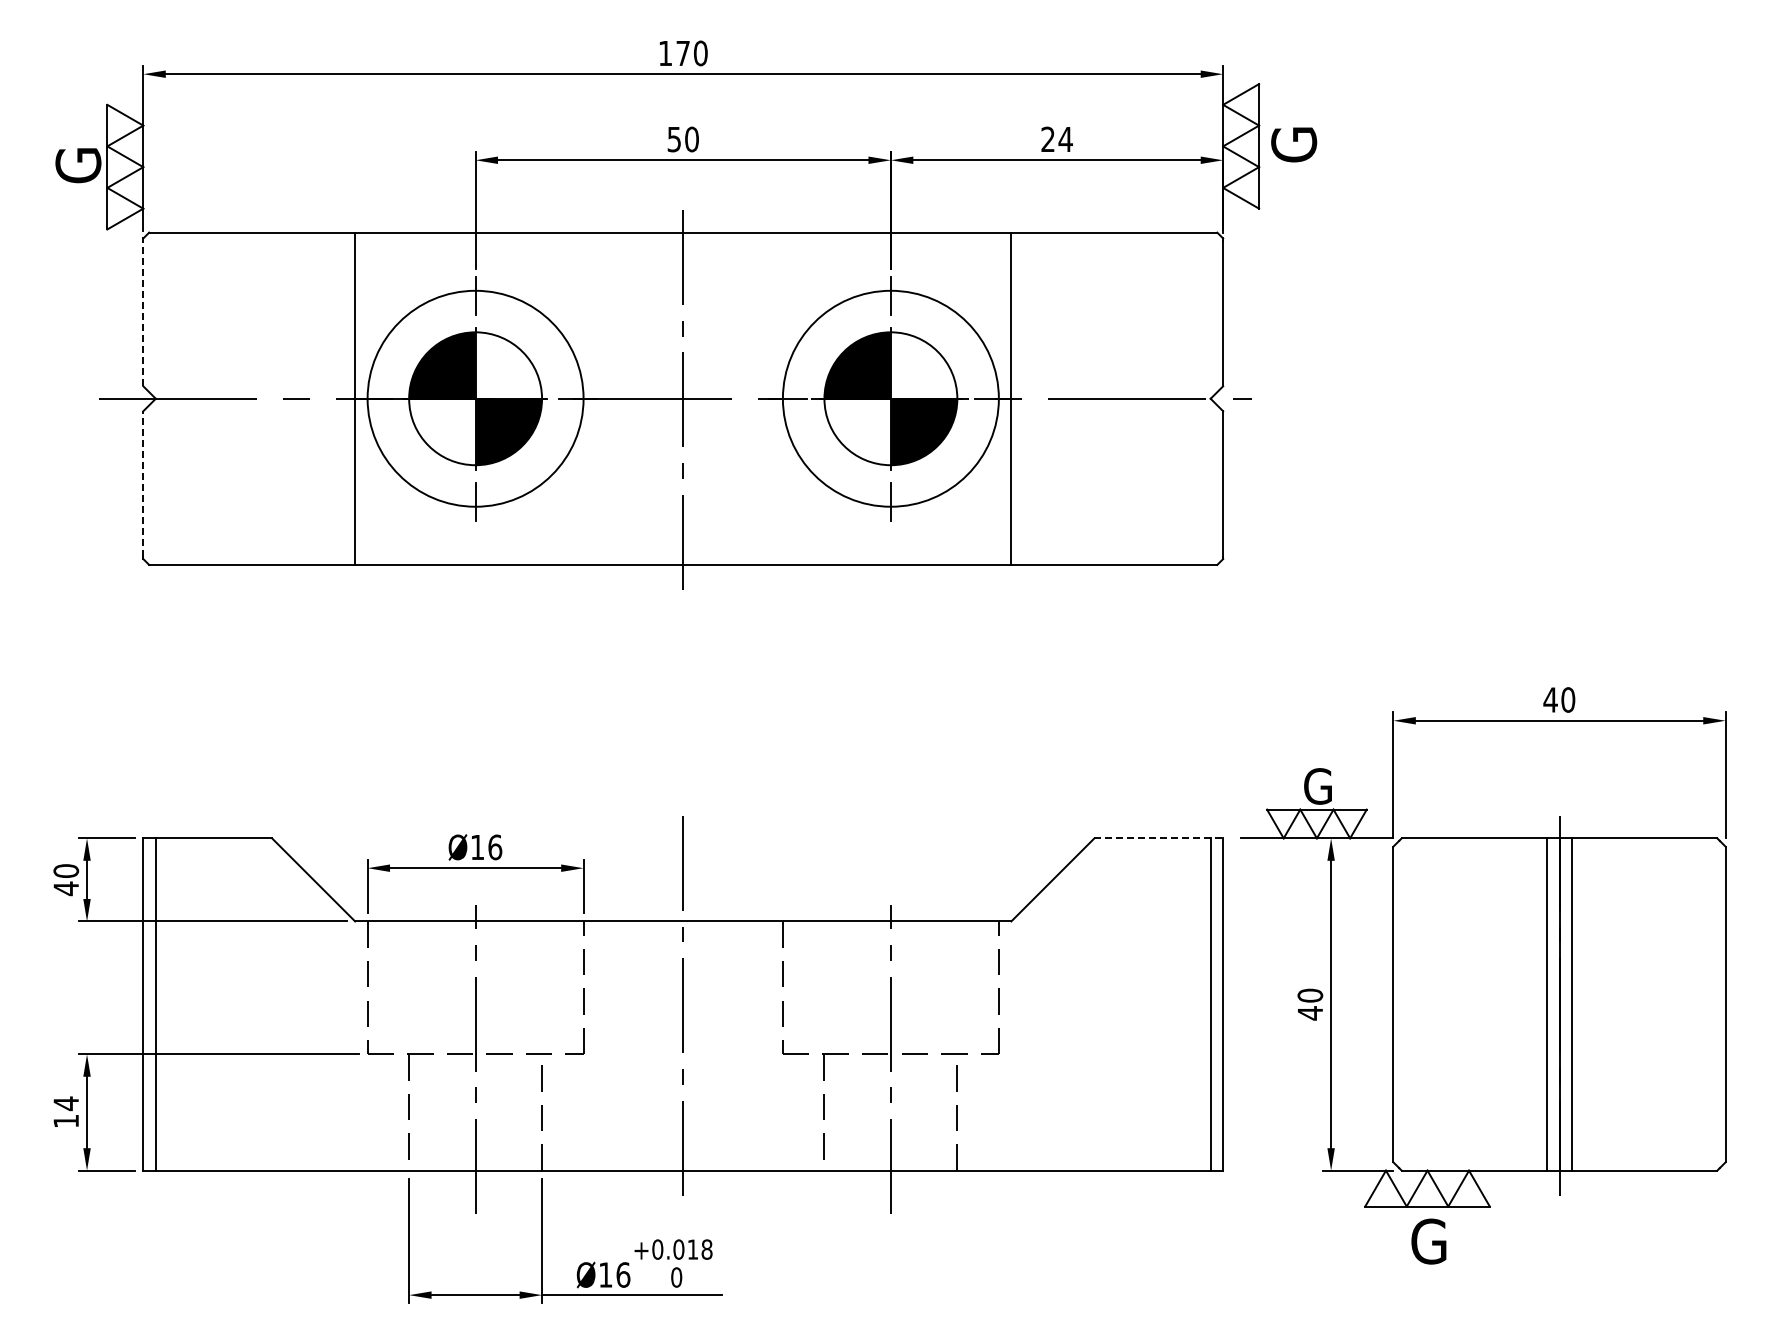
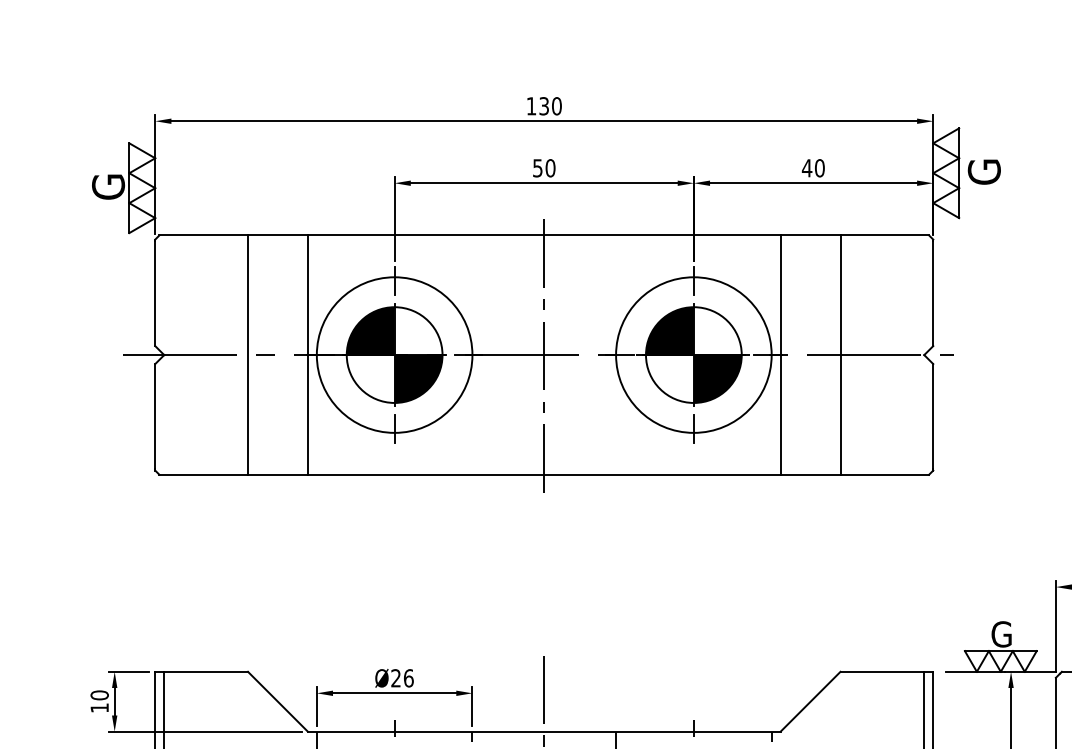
text: (682, 53) -> (543, 106), 170 -> 130
text: (1056, 139) -> (813, 168), 24 -> 40
line: (143, 313) -> (155, 293), dashed -> solid
line: (272, 398) -> (248, 354), added
line: (1094, 398) -> (840, 354), added
line: (143, 483) -> (155, 416), dashed -> solid
line: (1159, 838) -> (887, 671), dashed -> solid
text: (477, 846) -> (396, 677), Ø16 -> Ø26
text: (65, 888) -> (99, 707), 40 -> 10

